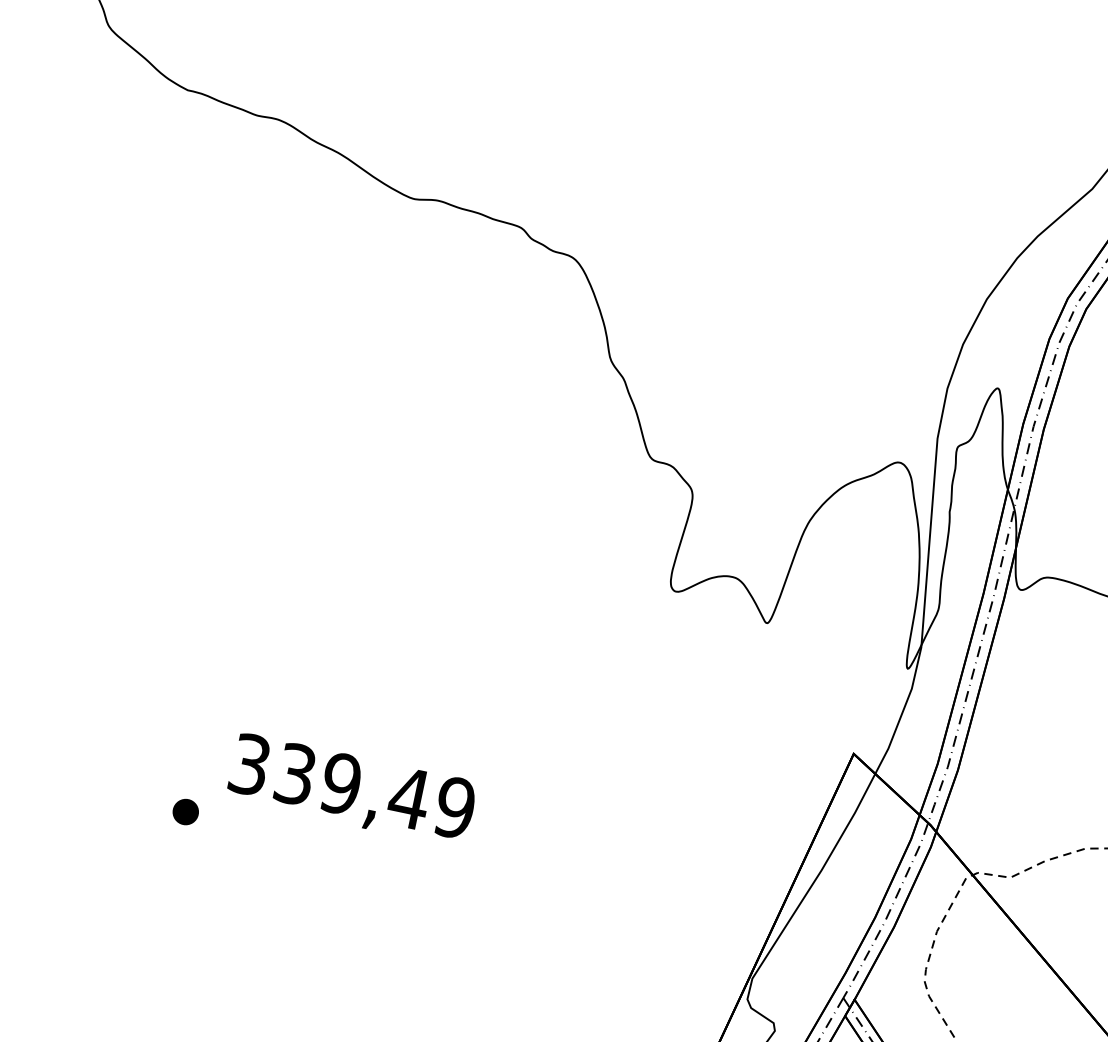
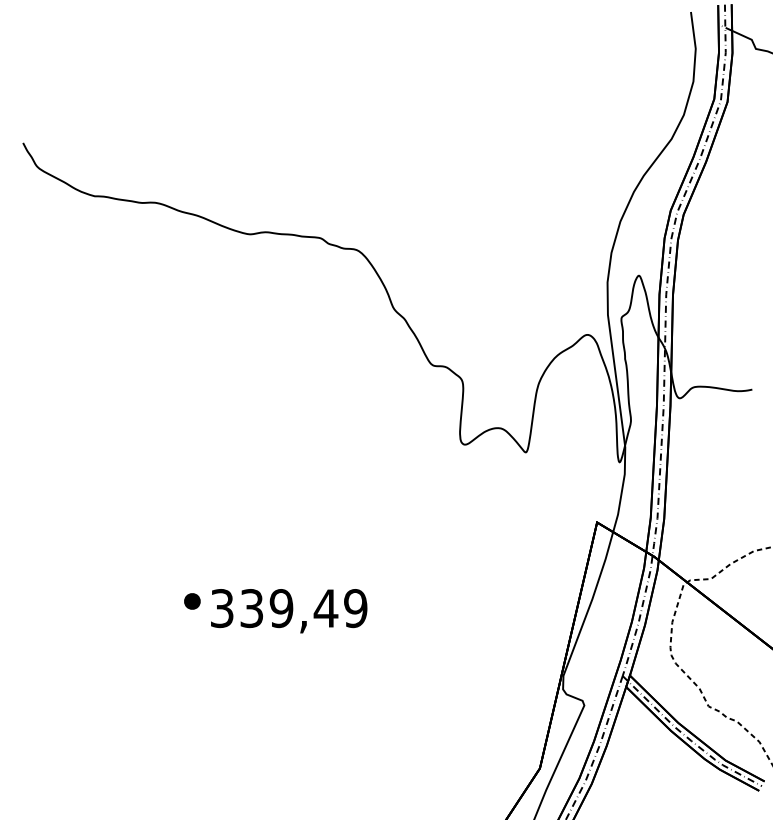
part: (185, 812) -> (192, 601), moved

